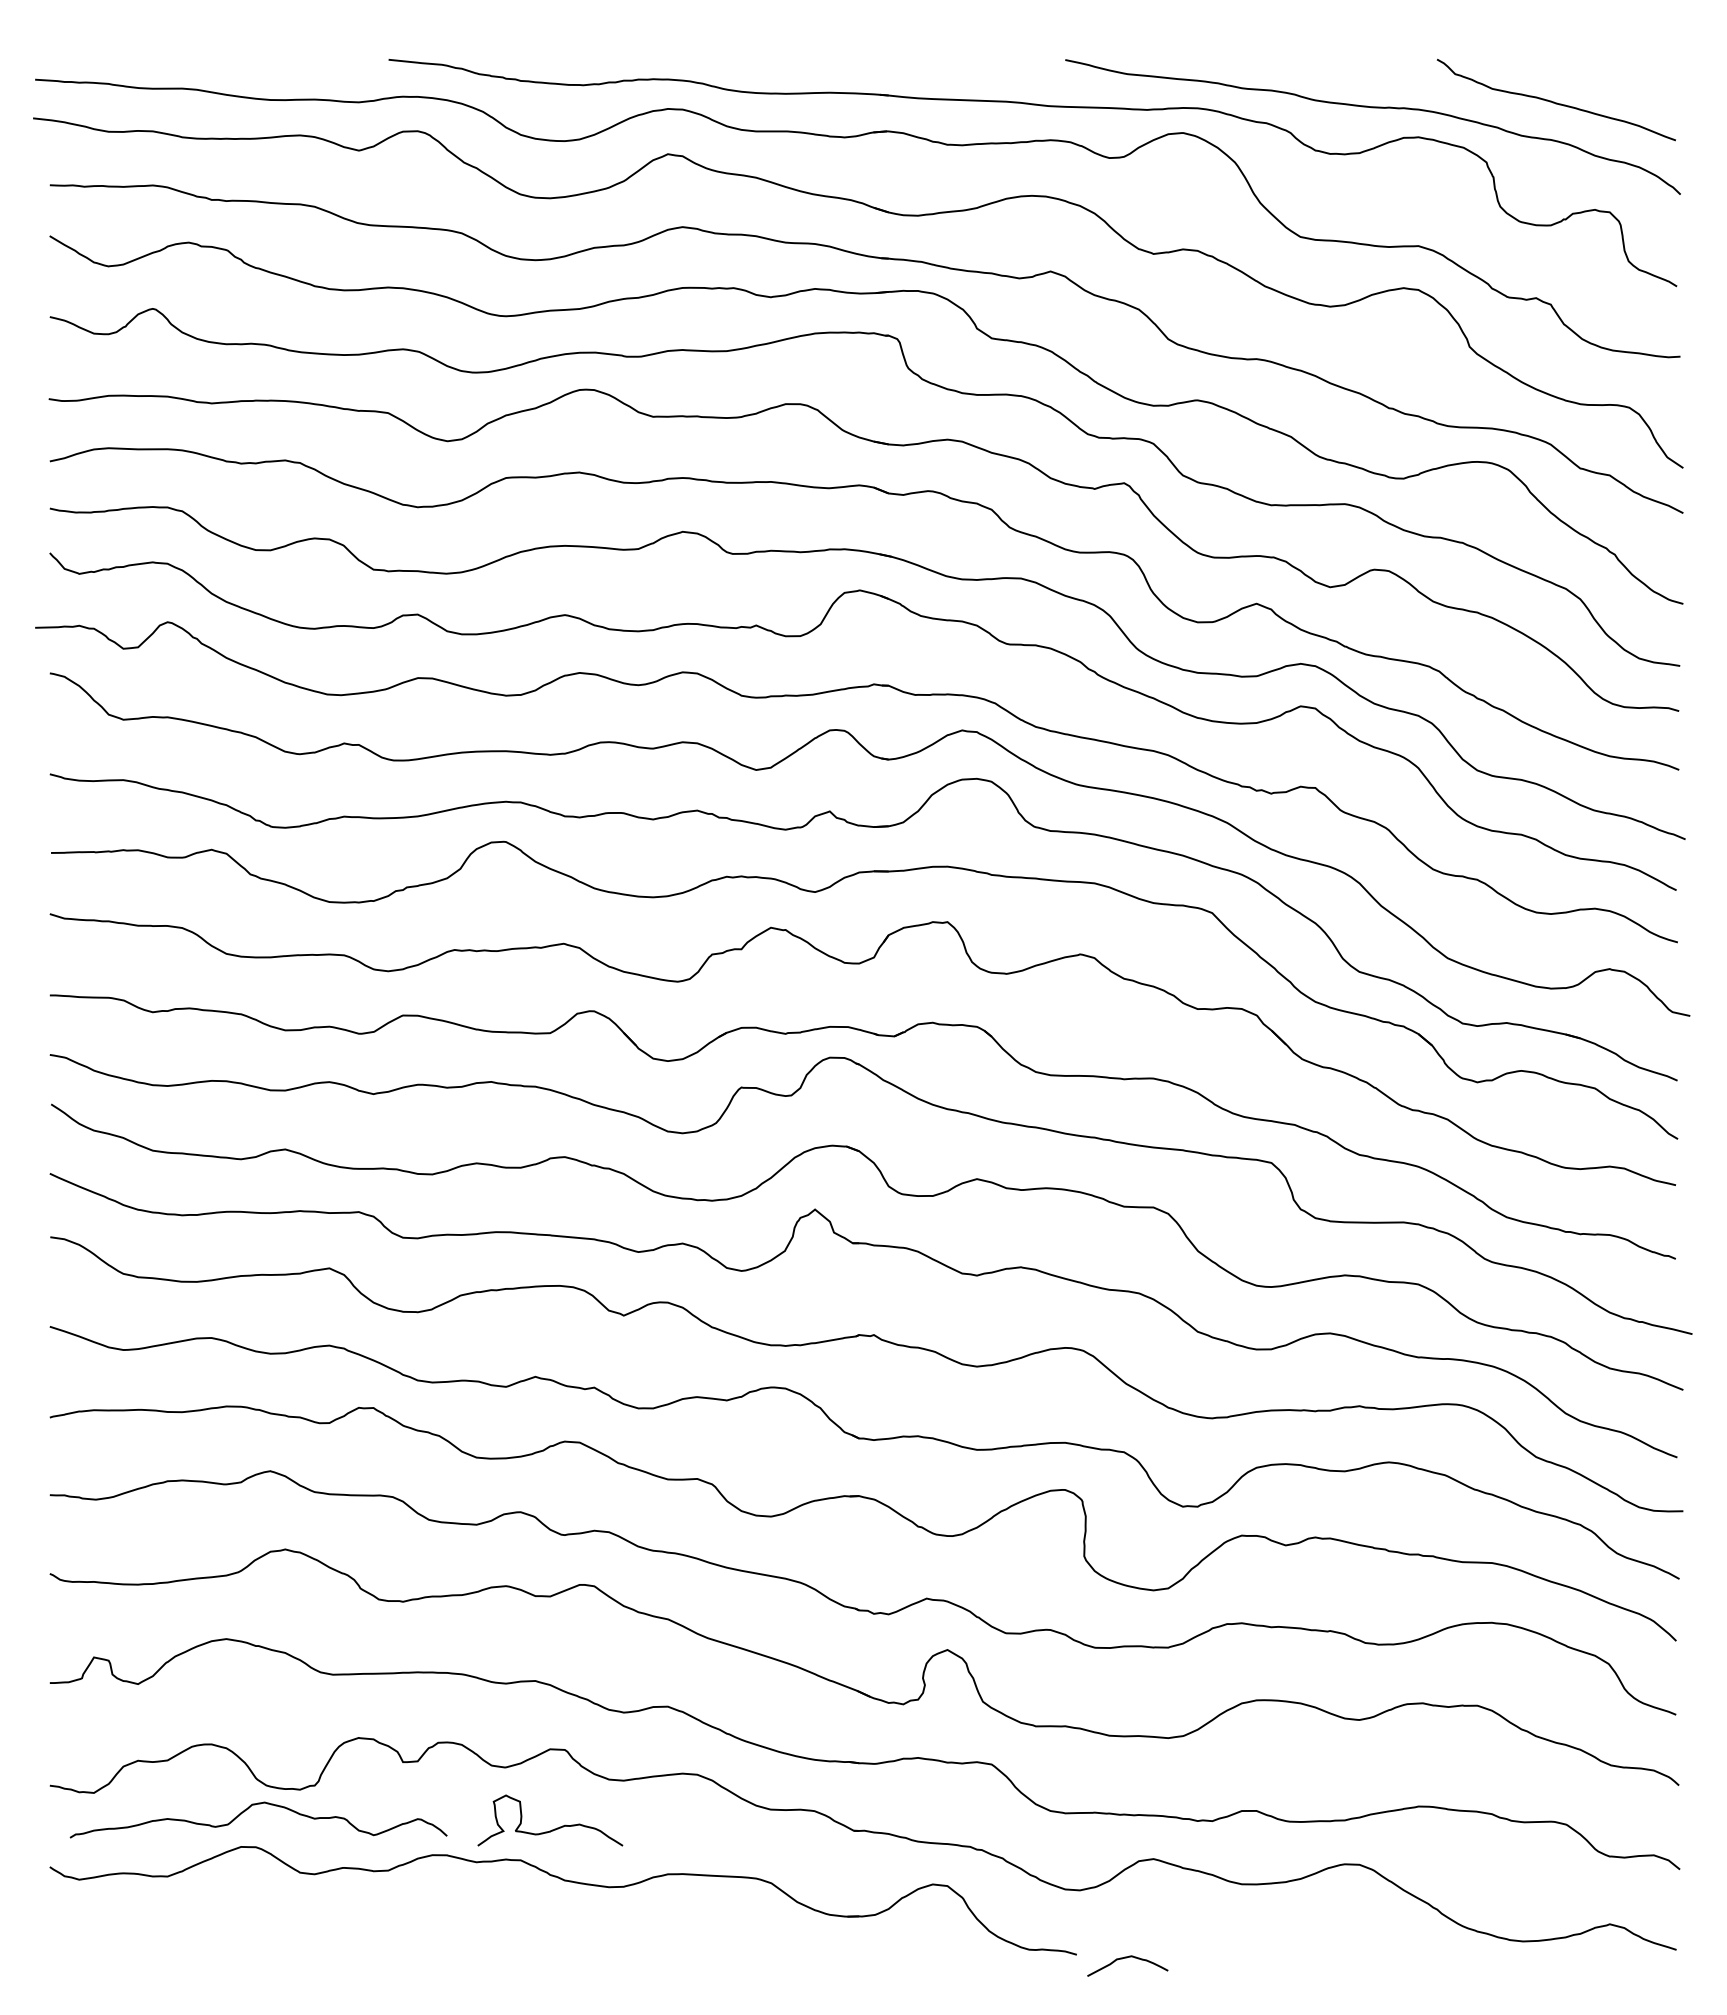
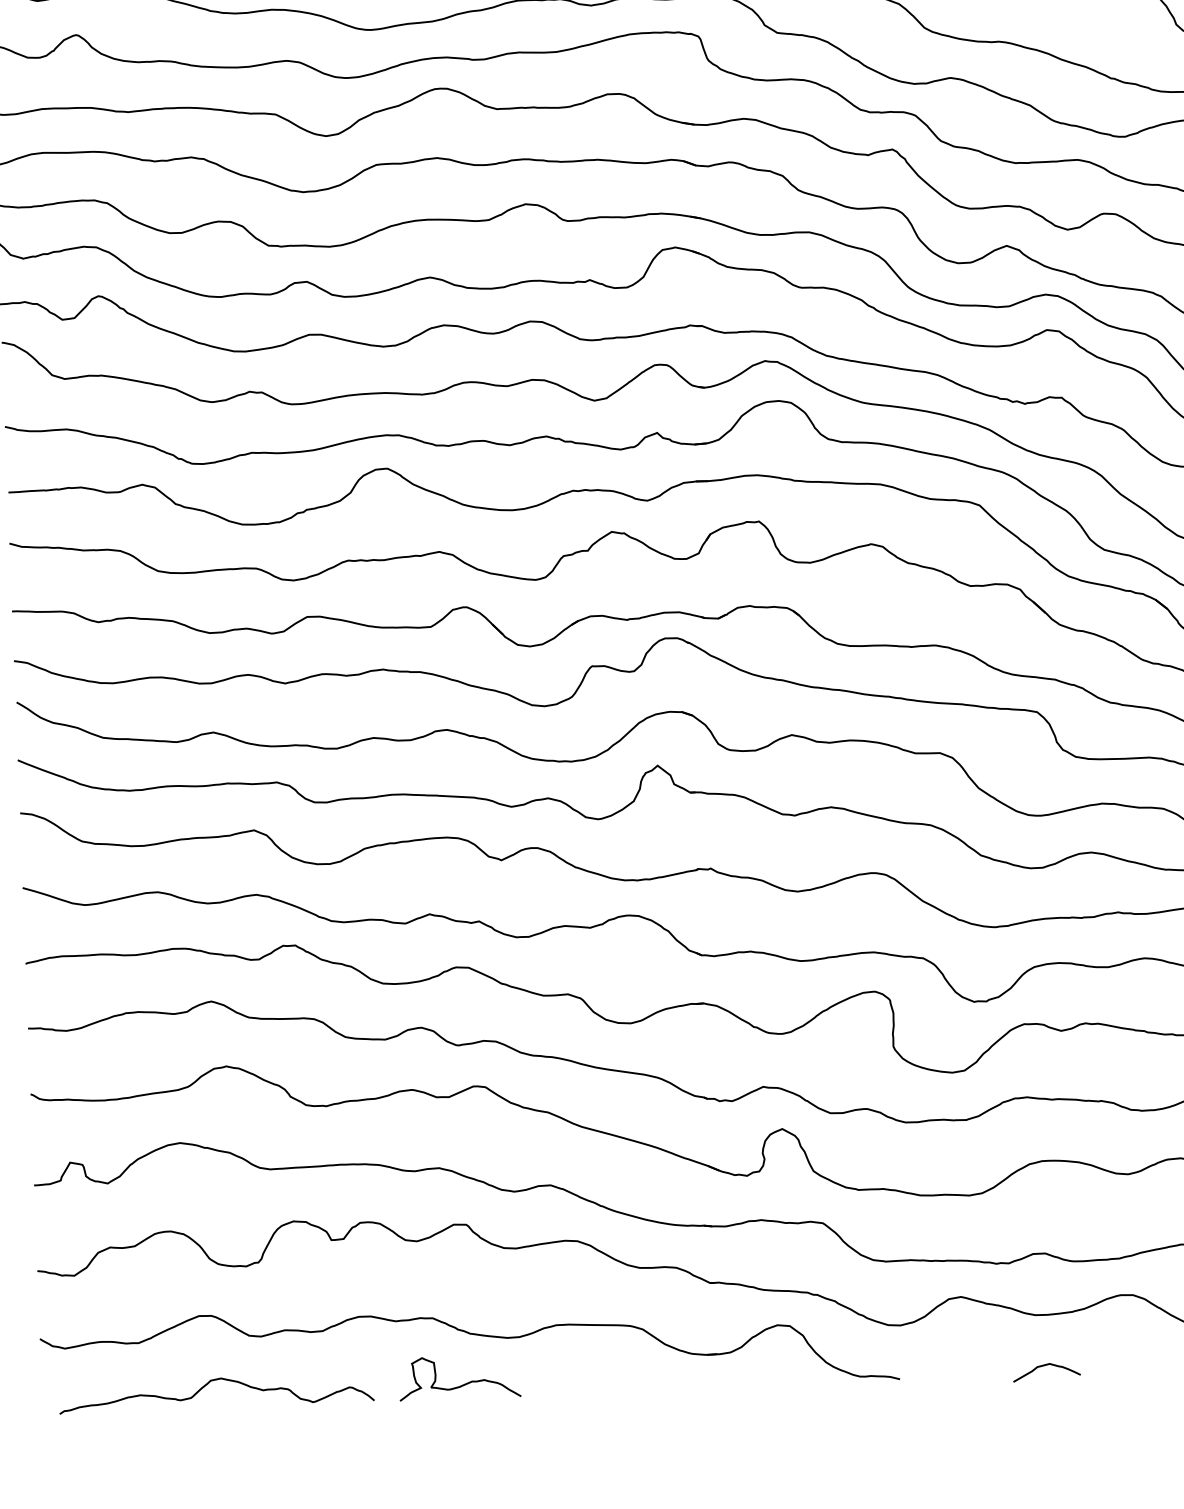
curve: (248, 1809) -> (207, 1384), moved
curve: (554, 1828) -> (463, 1384), moved
curve: (1127, 1958) -> (1046, 1365), moved

